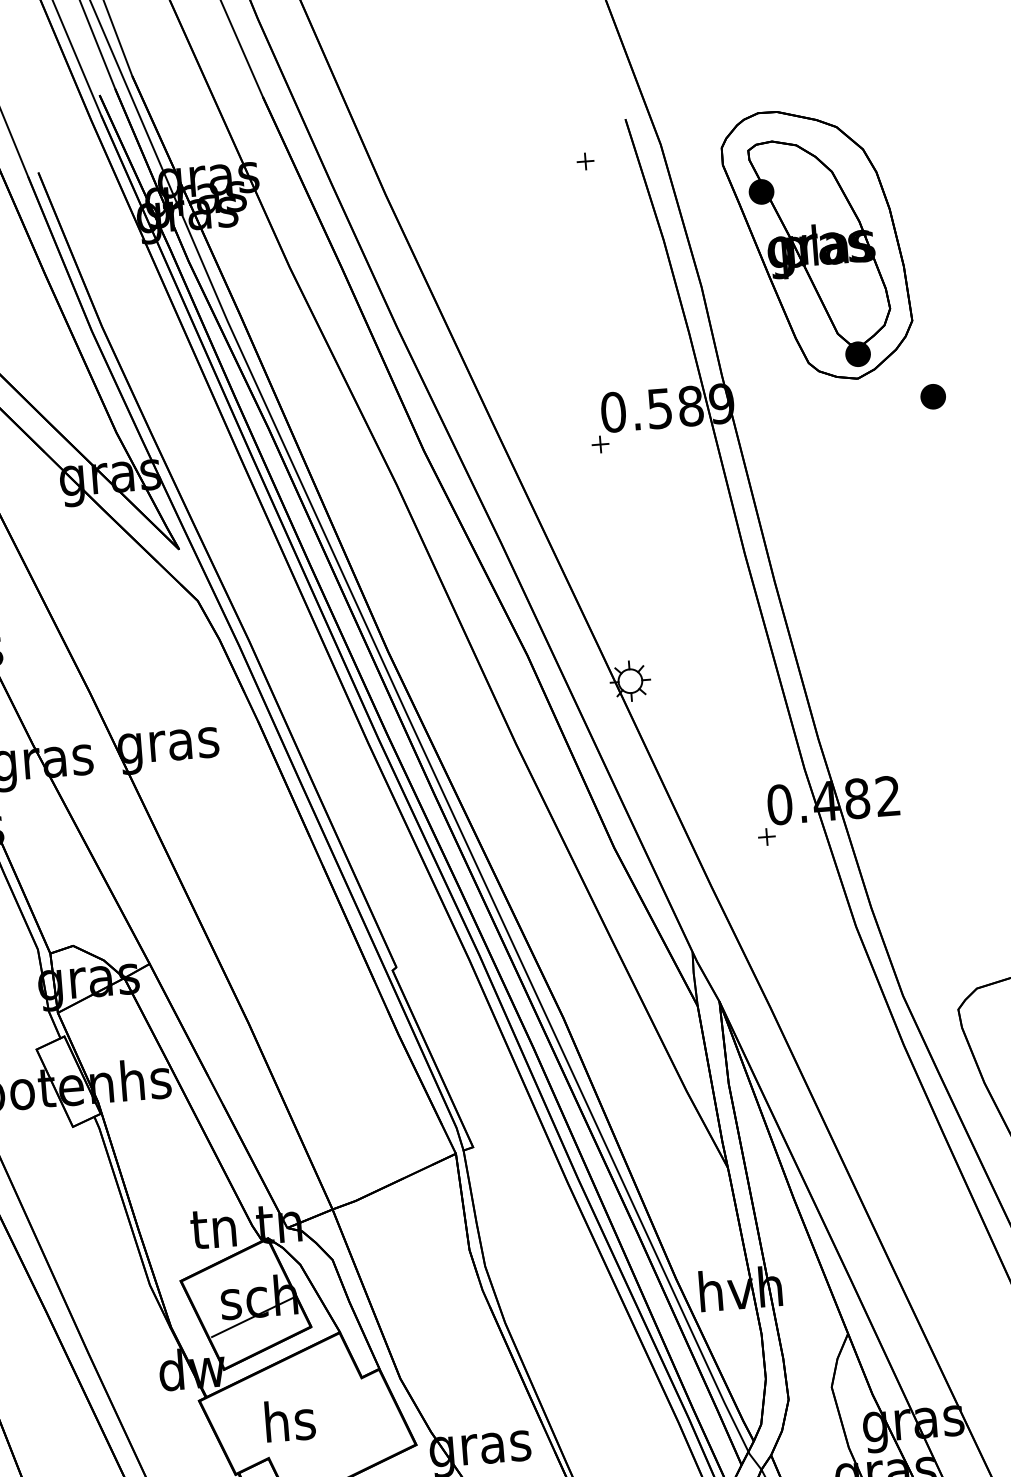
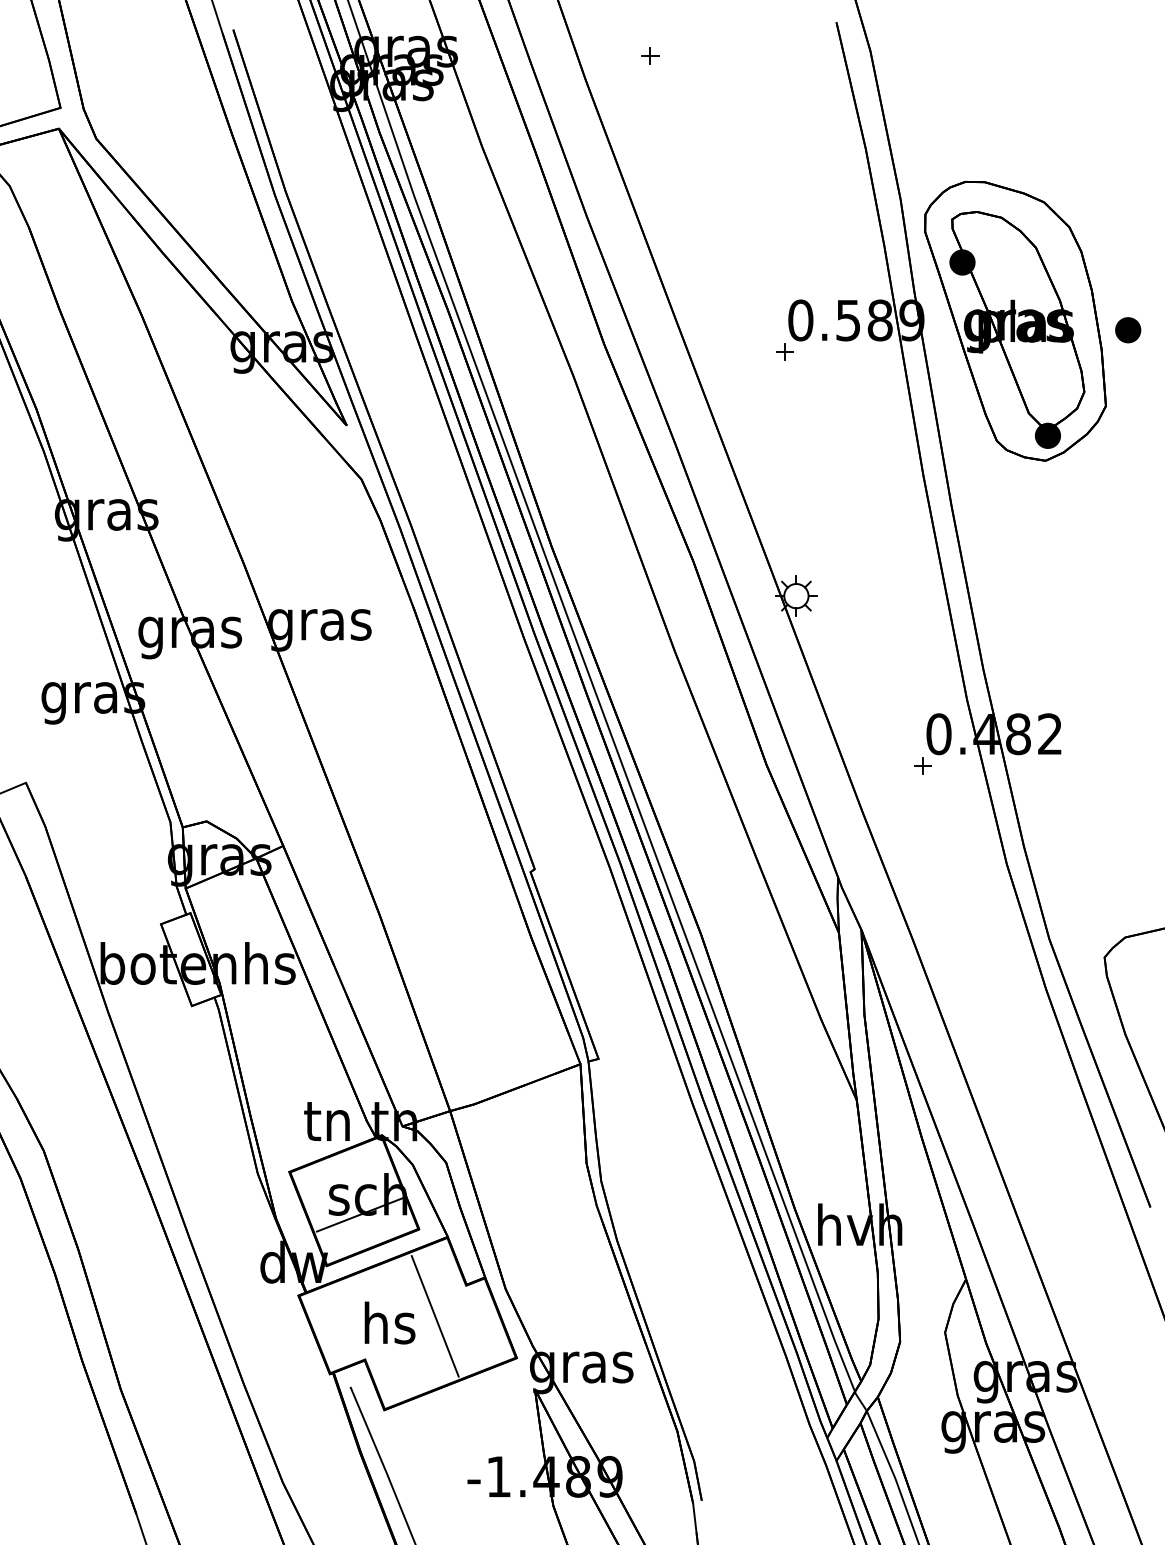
part: (585, 160) -> (650, 55), moved
part: (817, 244) -> (1015, 320), moved
line: (333, 1410) -> (434, 1316), added

